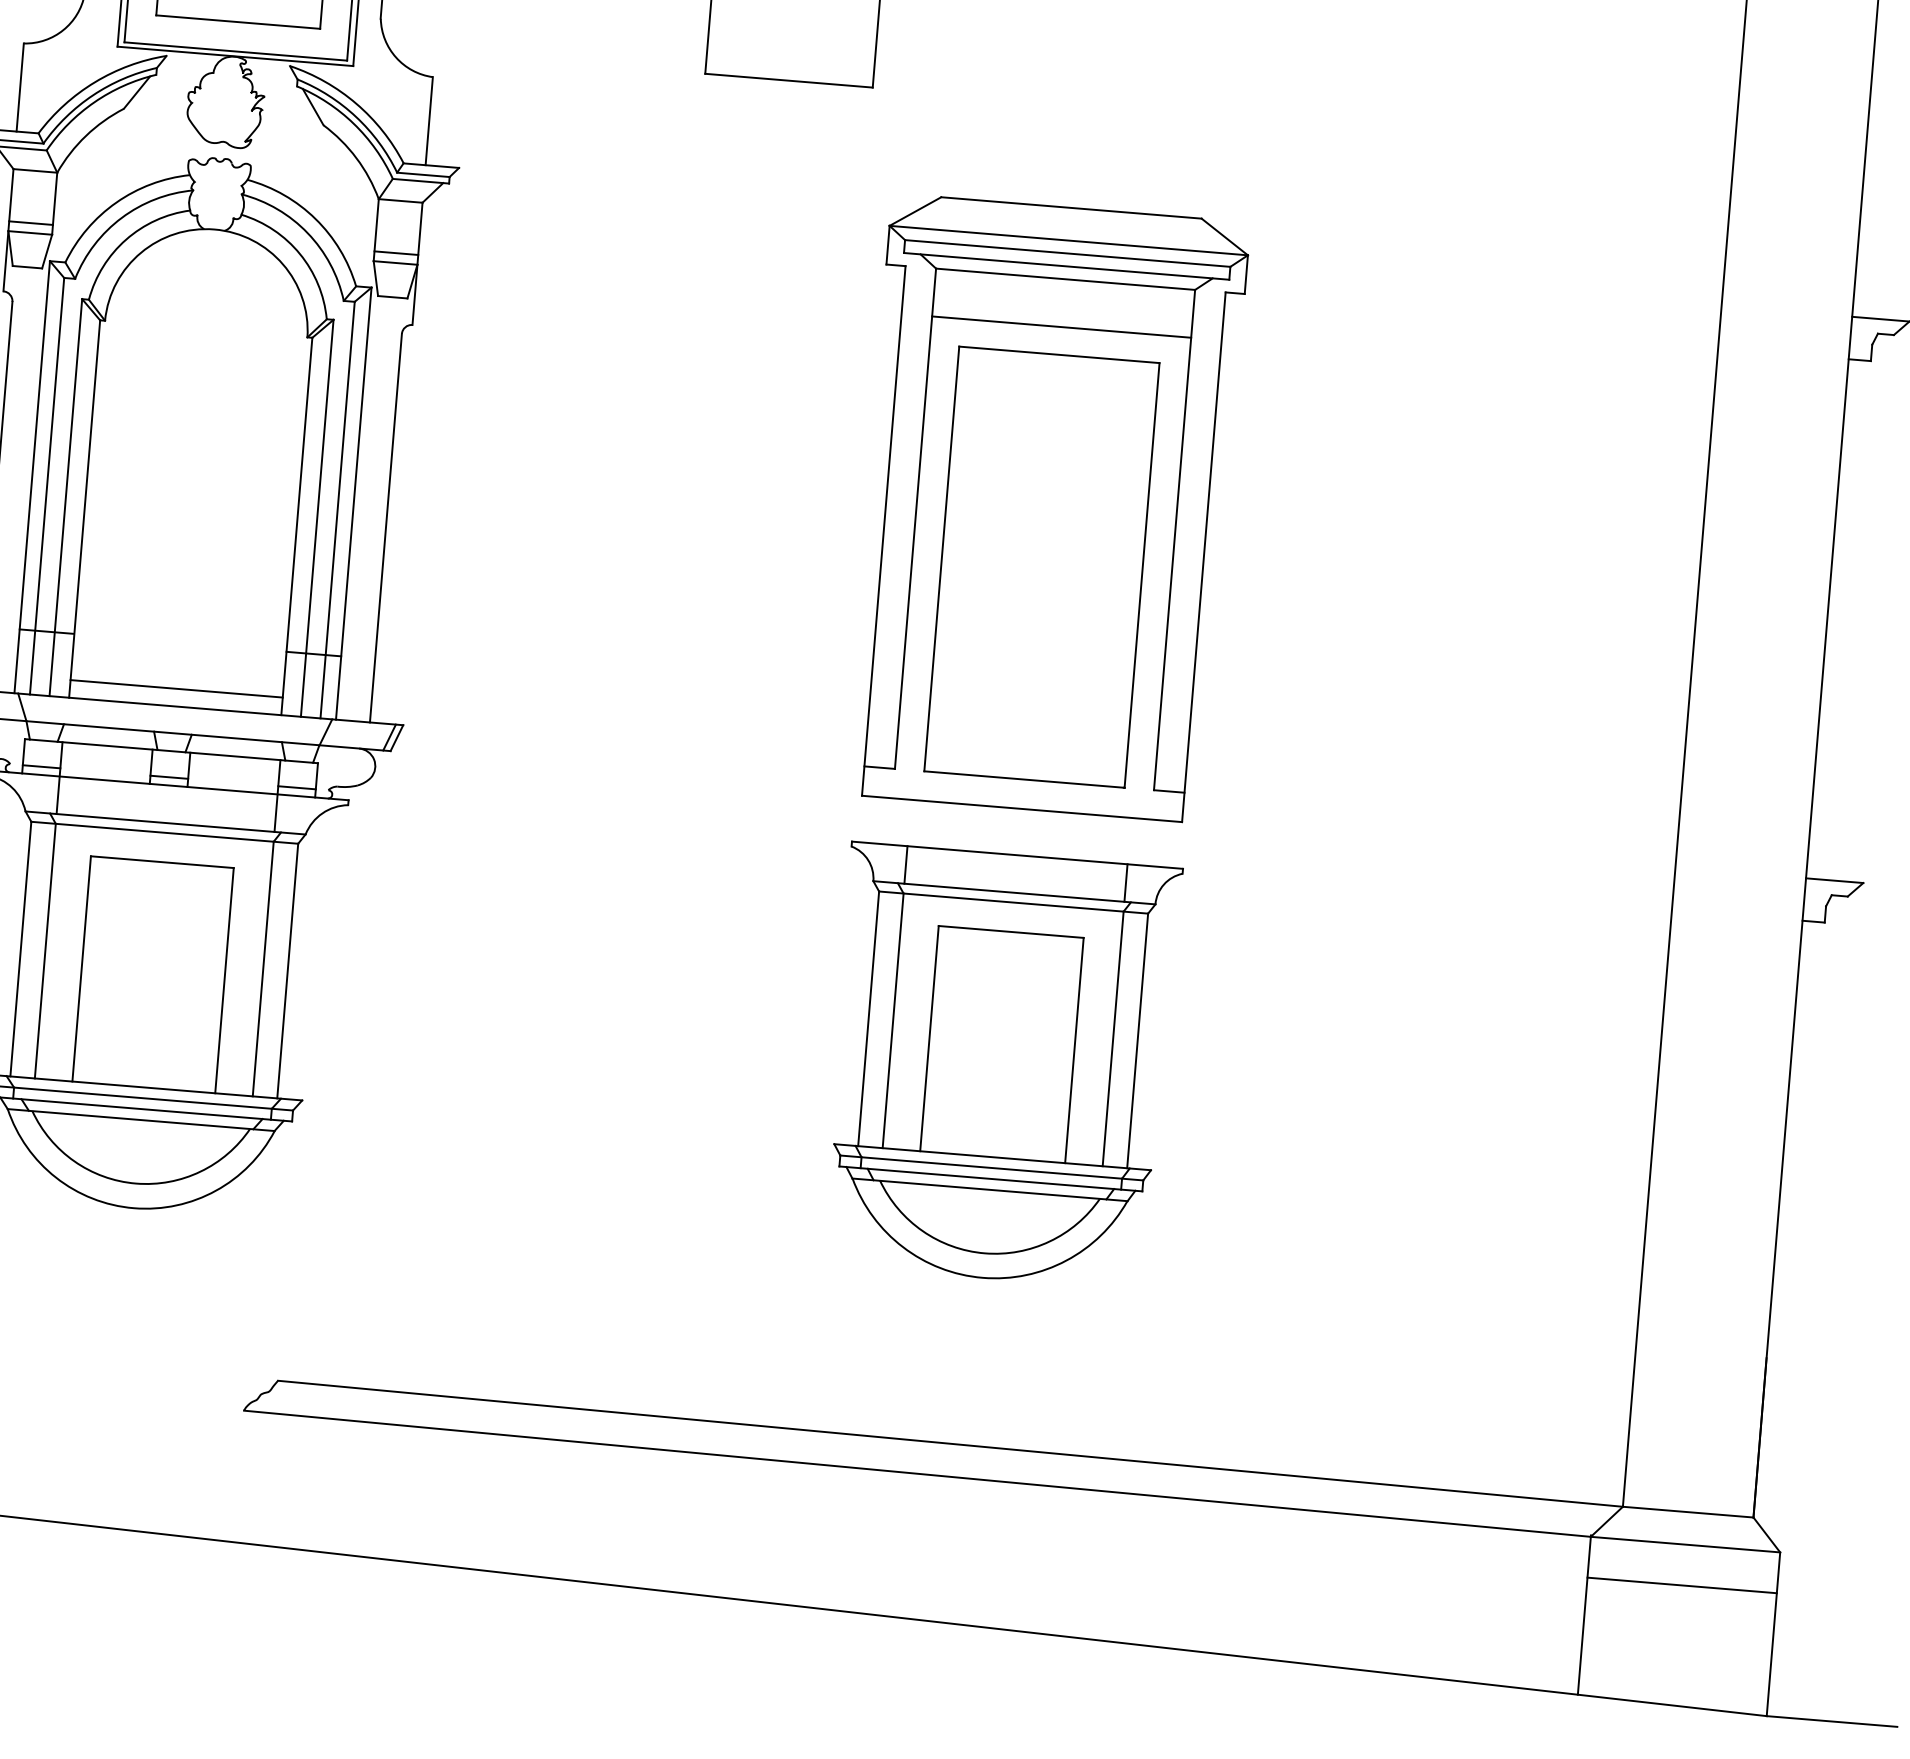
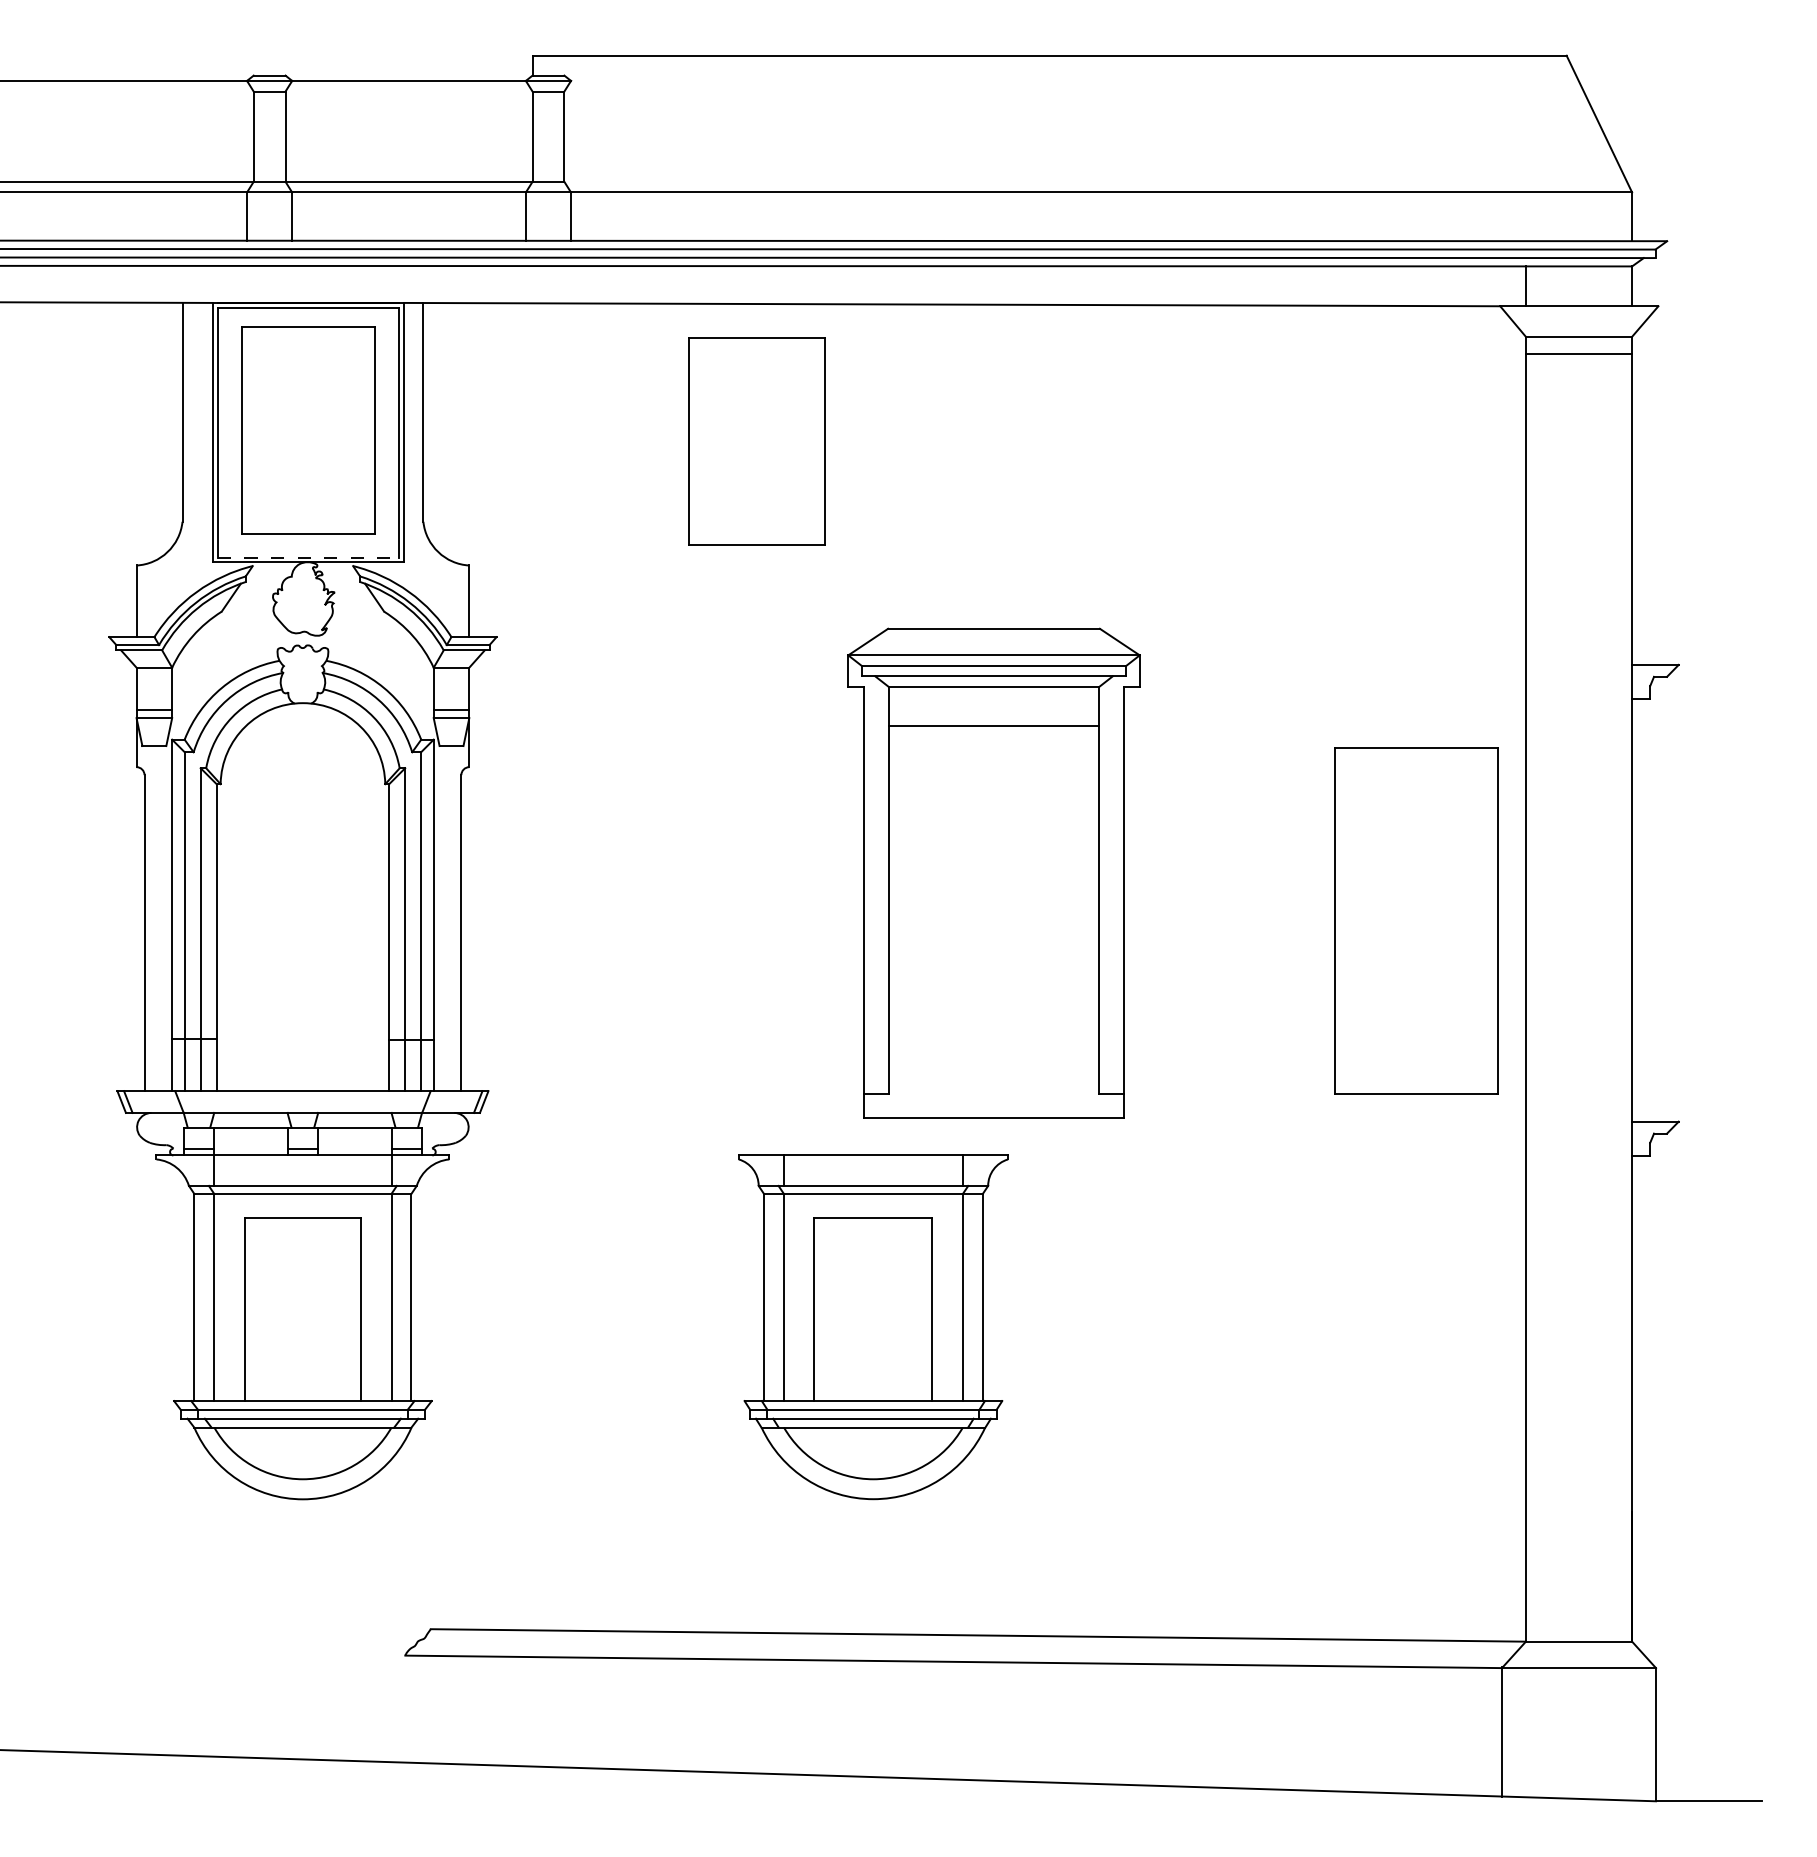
line: (235, 51) -> (308, 557), solid -> dashed
part: (1042, 566) -> (1416, 920), moved
line: (176, 688) -> (302, 1076), removed
part: (1000, 1066) -> (873, 1327), moved
line: (1681, 1585) -> (1578, 1701), removed

